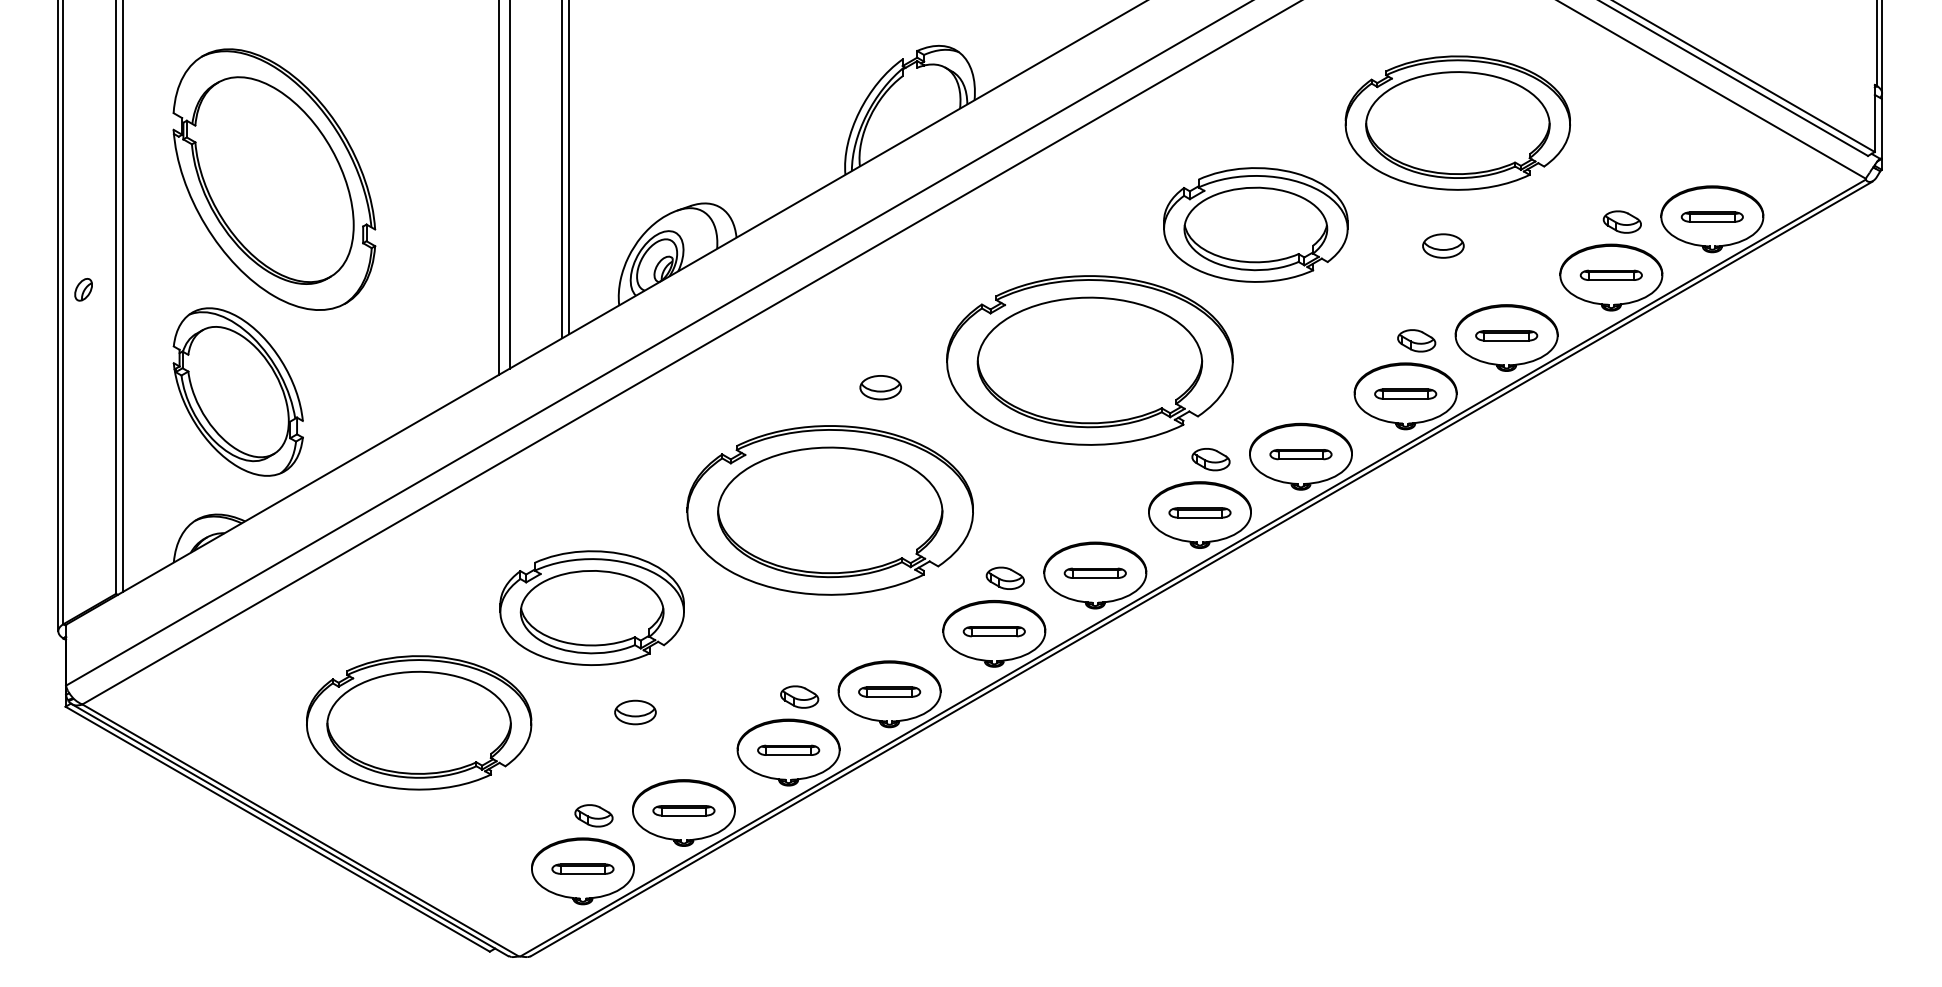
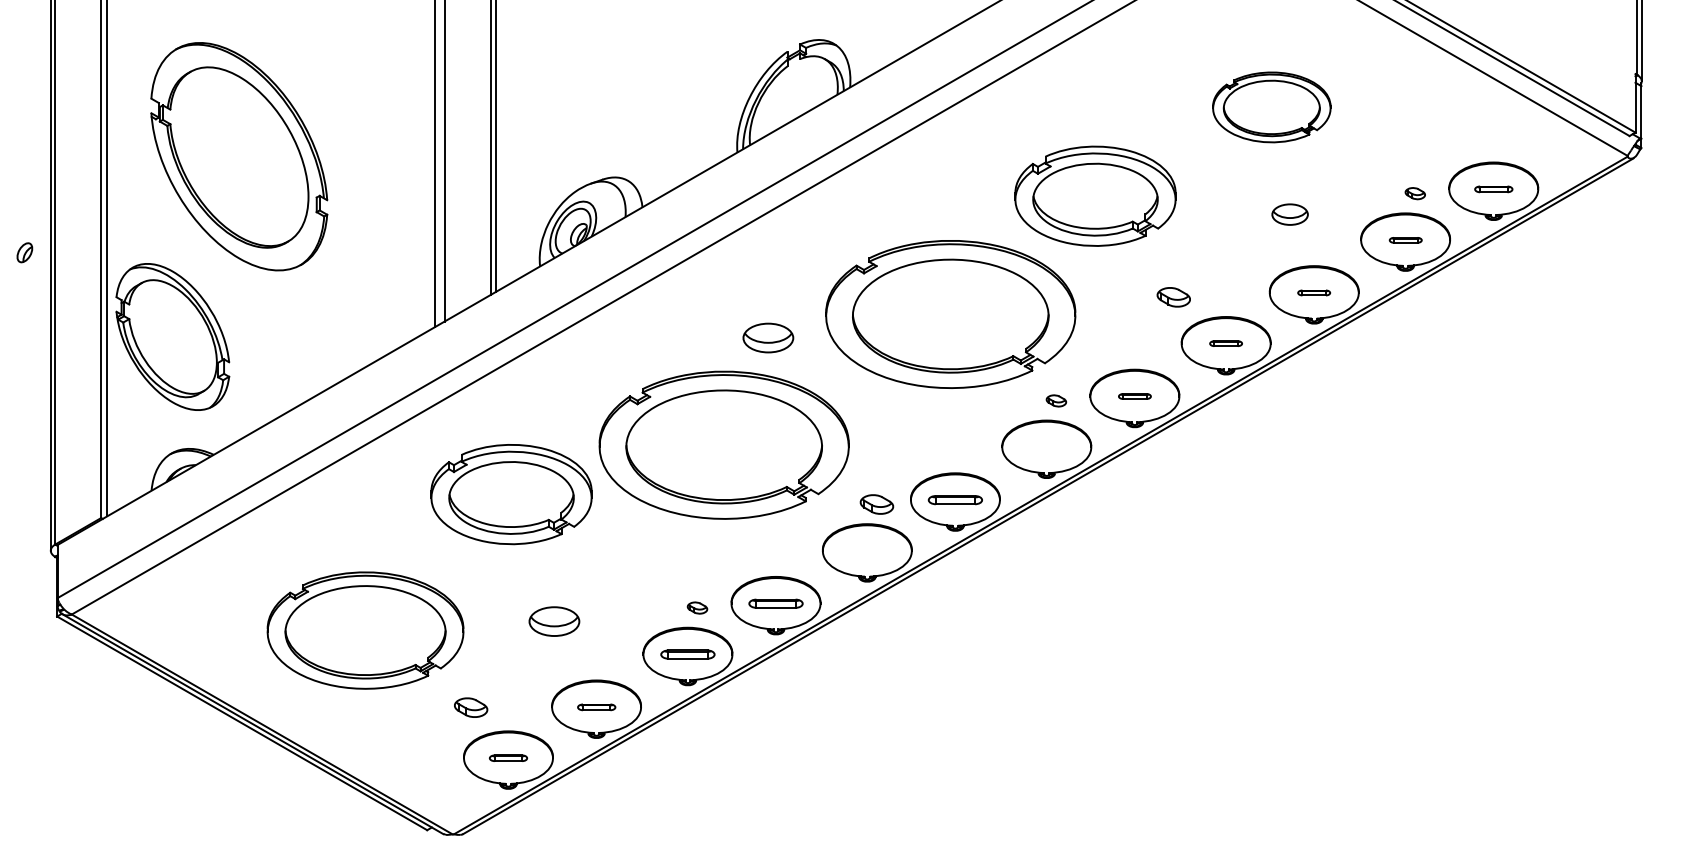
part: (1457, 123) -> (1271, 107), size x0.6
part: (1712, 217) -> (1493, 189), size x0.7
part: (1622, 221) -> (1415, 193), size x0.6
part: (1442, 245) -> (1289, 214), moved
part: (1611, 275) -> (1405, 240), size x0.6
part: (83, 289) -> (24, 252), moved
part: (1505, 335) -> (1313, 292), size x0.6
part: (1416, 341) -> (1173, 297), moved
part: (879, 388) -> (767, 338), size x1.4
part: (237, 391) -> (172, 336), moved
part: (1404, 393) -> (1225, 343), size x0.6
part: (1300, 454) -> (1134, 396), size x0.6
part: (1211, 459) -> (1056, 400), size x0.6
part: (1199, 512) -> (1046, 447), removed
part: (592, 608) -> (511, 494), moved
part: (993, 631) -> (866, 550), removed
part: (799, 696) -> (697, 607), size x0.6
part: (634, 712) -> (553, 621), size x1.4
part: (683, 811) -> (596, 707), size x0.7
part: (594, 815) -> (471, 707), moved
part: (582, 869) -> (508, 758), size x0.7

